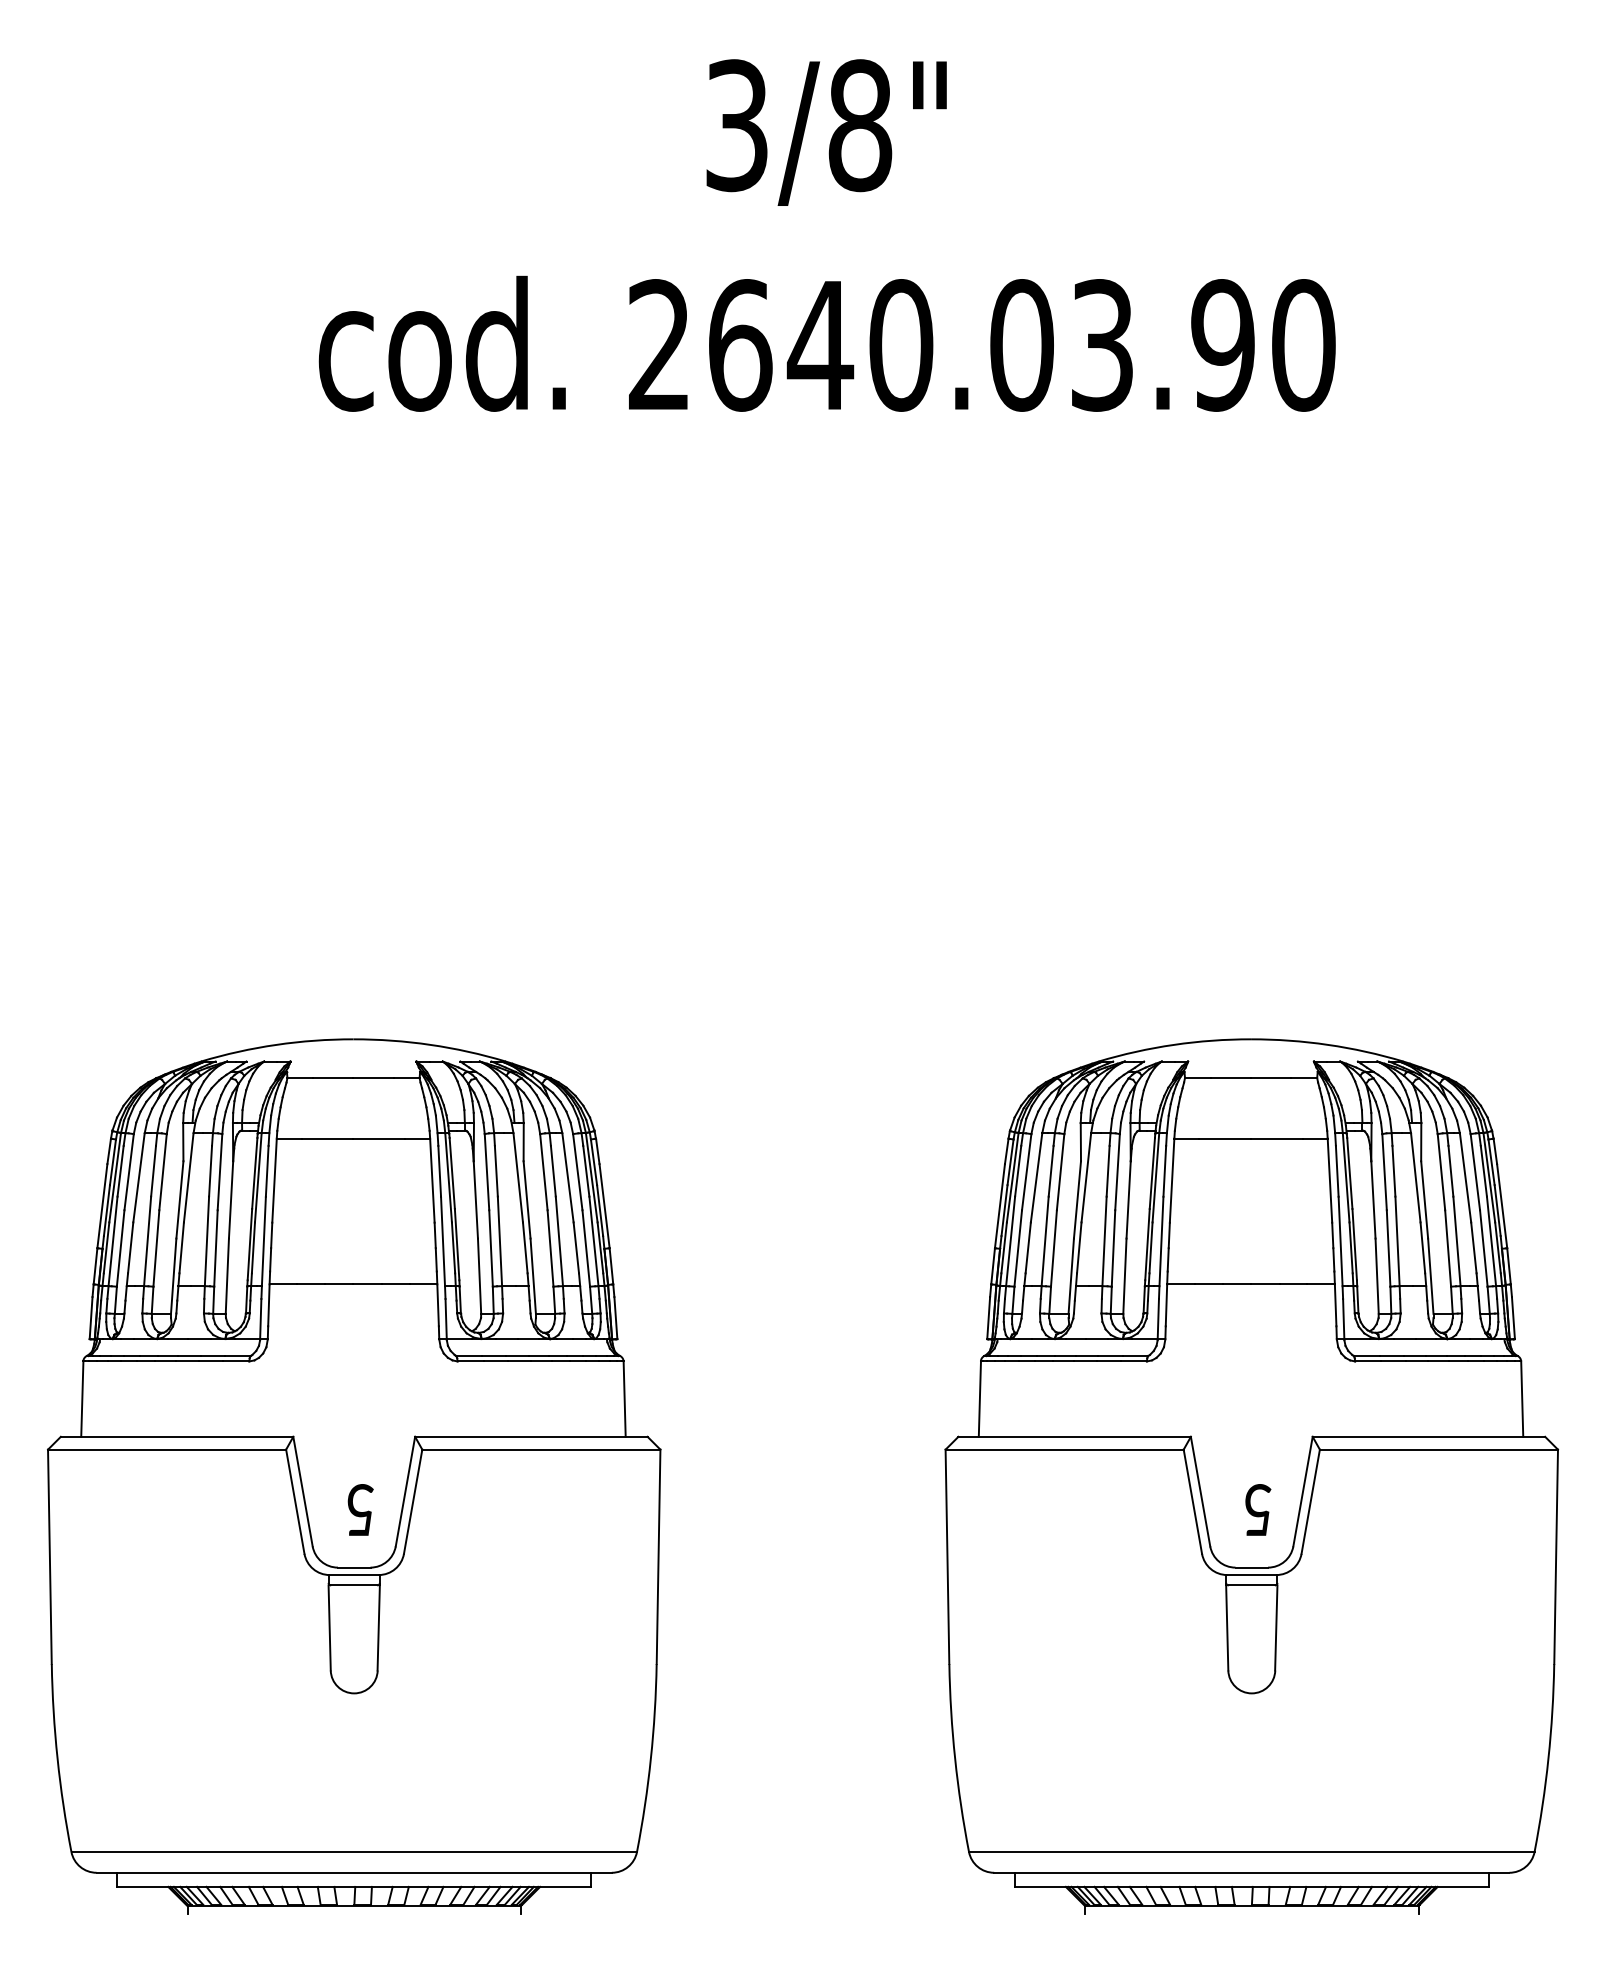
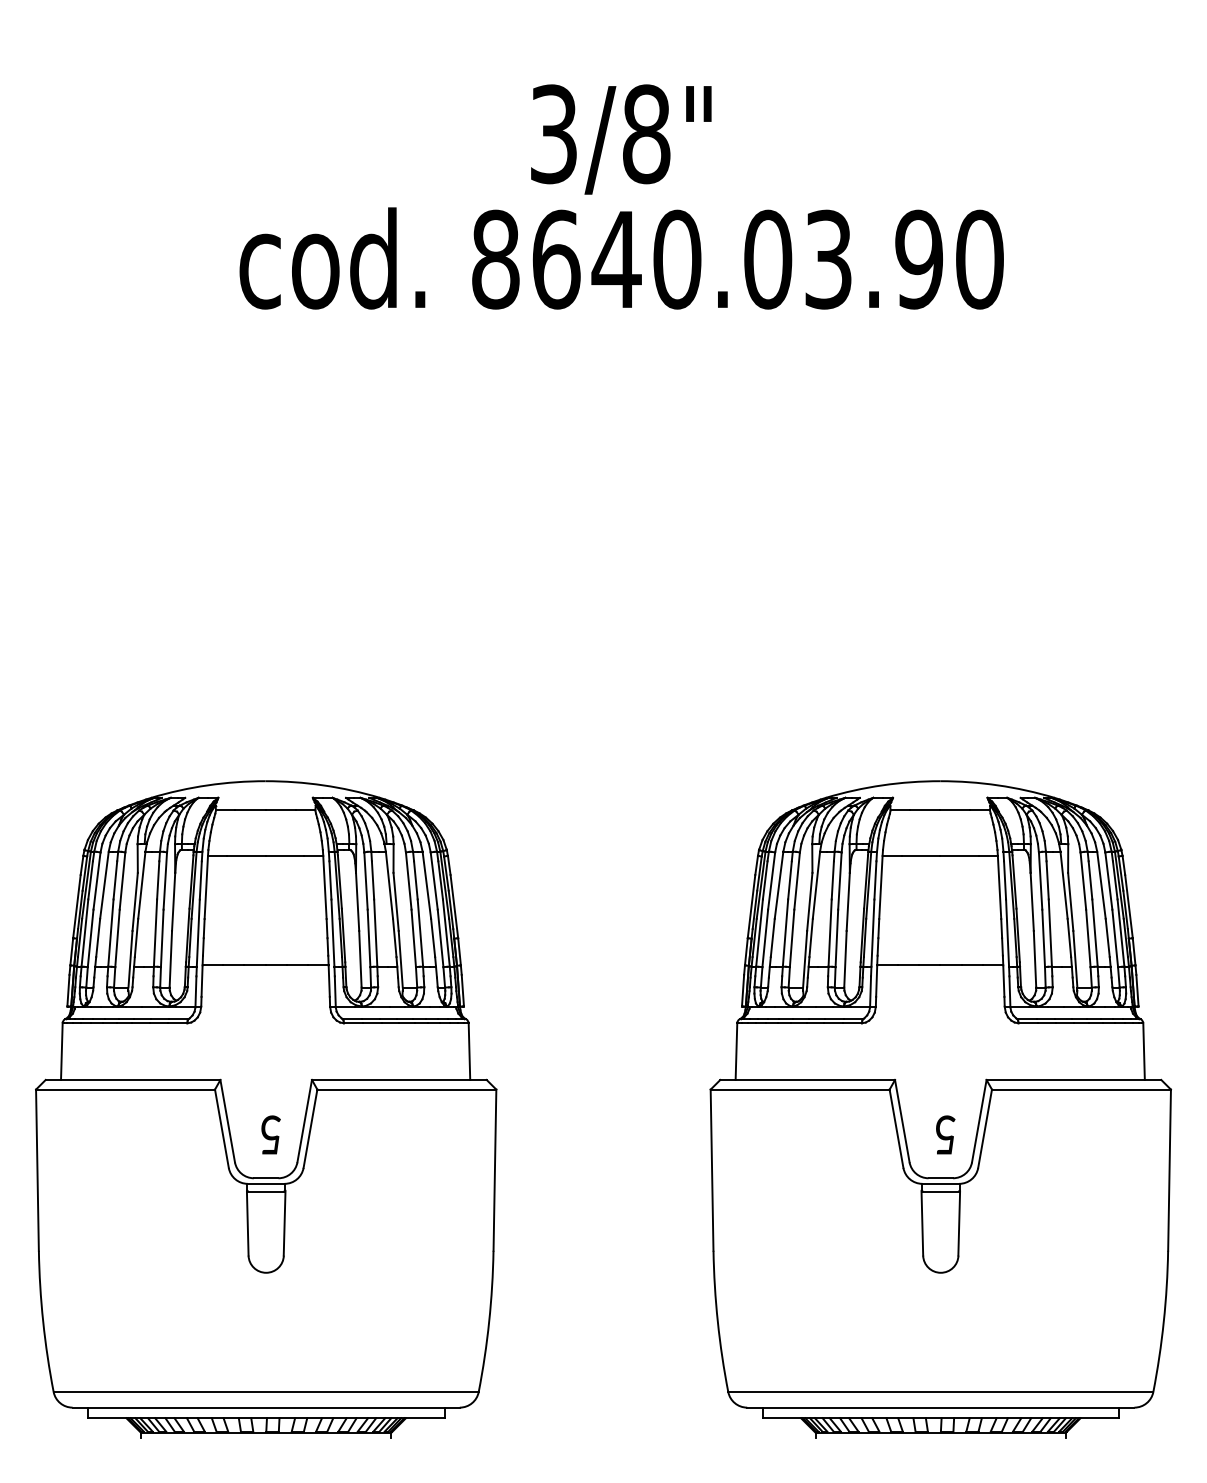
text: (826, 132) -> (621, 139), moved
text: (659, 345) -> (495, 259), 2640.03.90 -> 8640.03.90

